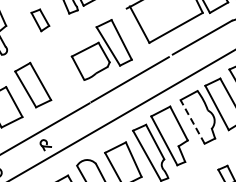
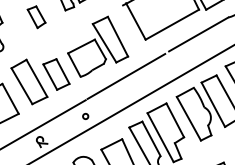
part: (60, 77) -> (56, 74), added
circle: (88, 119) -> (84, 116), added
line: (192, 121) -> (188, 118), dashed -> solid

